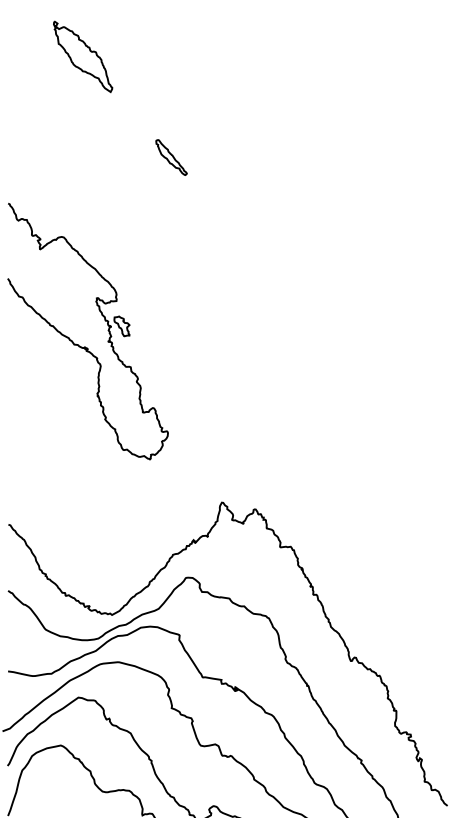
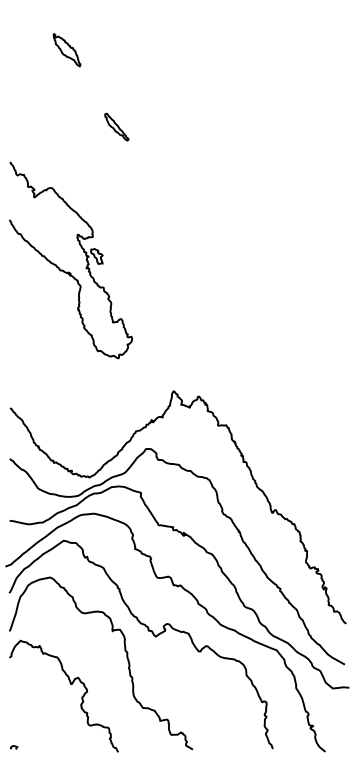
part: (82, 57) -> (66, 50), size x0.6
part: (171, 156) -> (116, 126), moved

